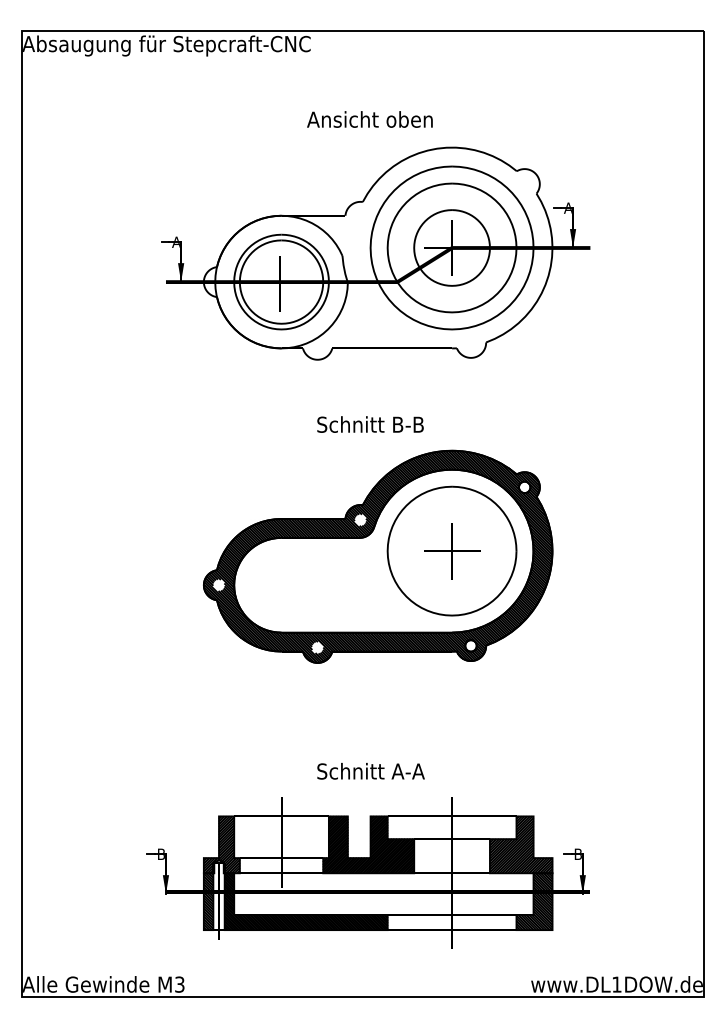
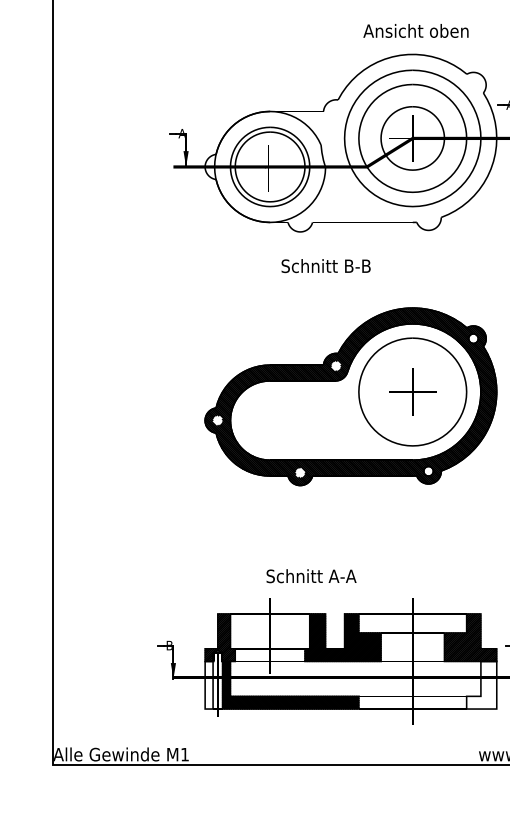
text: (369, 119) -> (415, 30), moved
text: (370, 424) -> (326, 266), moved
text: (370, 771) -> (311, 576), moved
hatch: (208, 901) -> (209, 685), removed
hatch: (534, 901) -> (481, 685), removed
text: (179, 984) -> (184, 754), M3 -> M1

